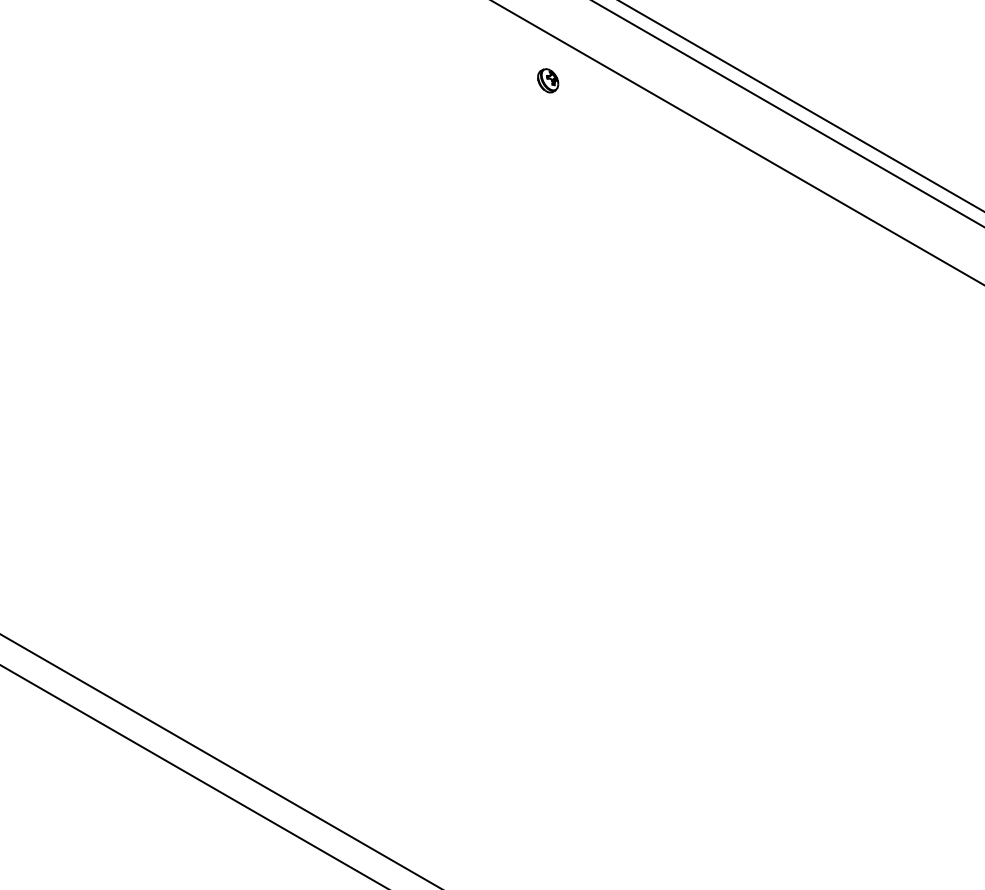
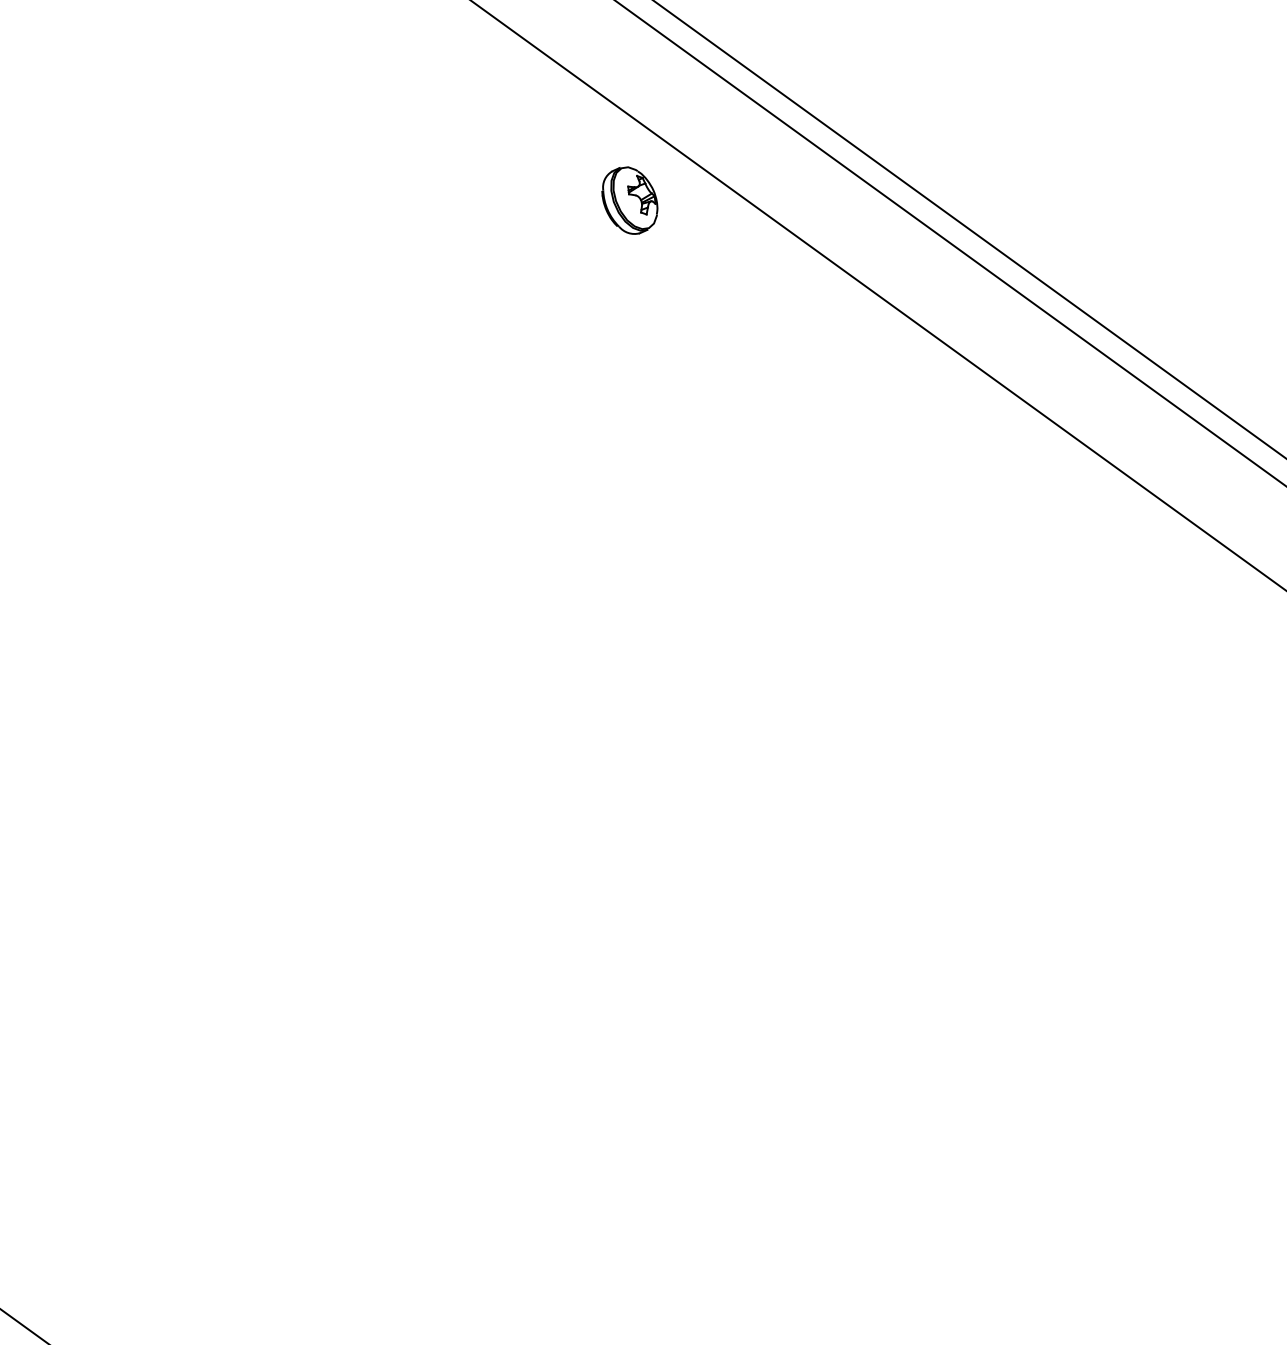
part: (547, 80) -> (628, 200), size x1.67

